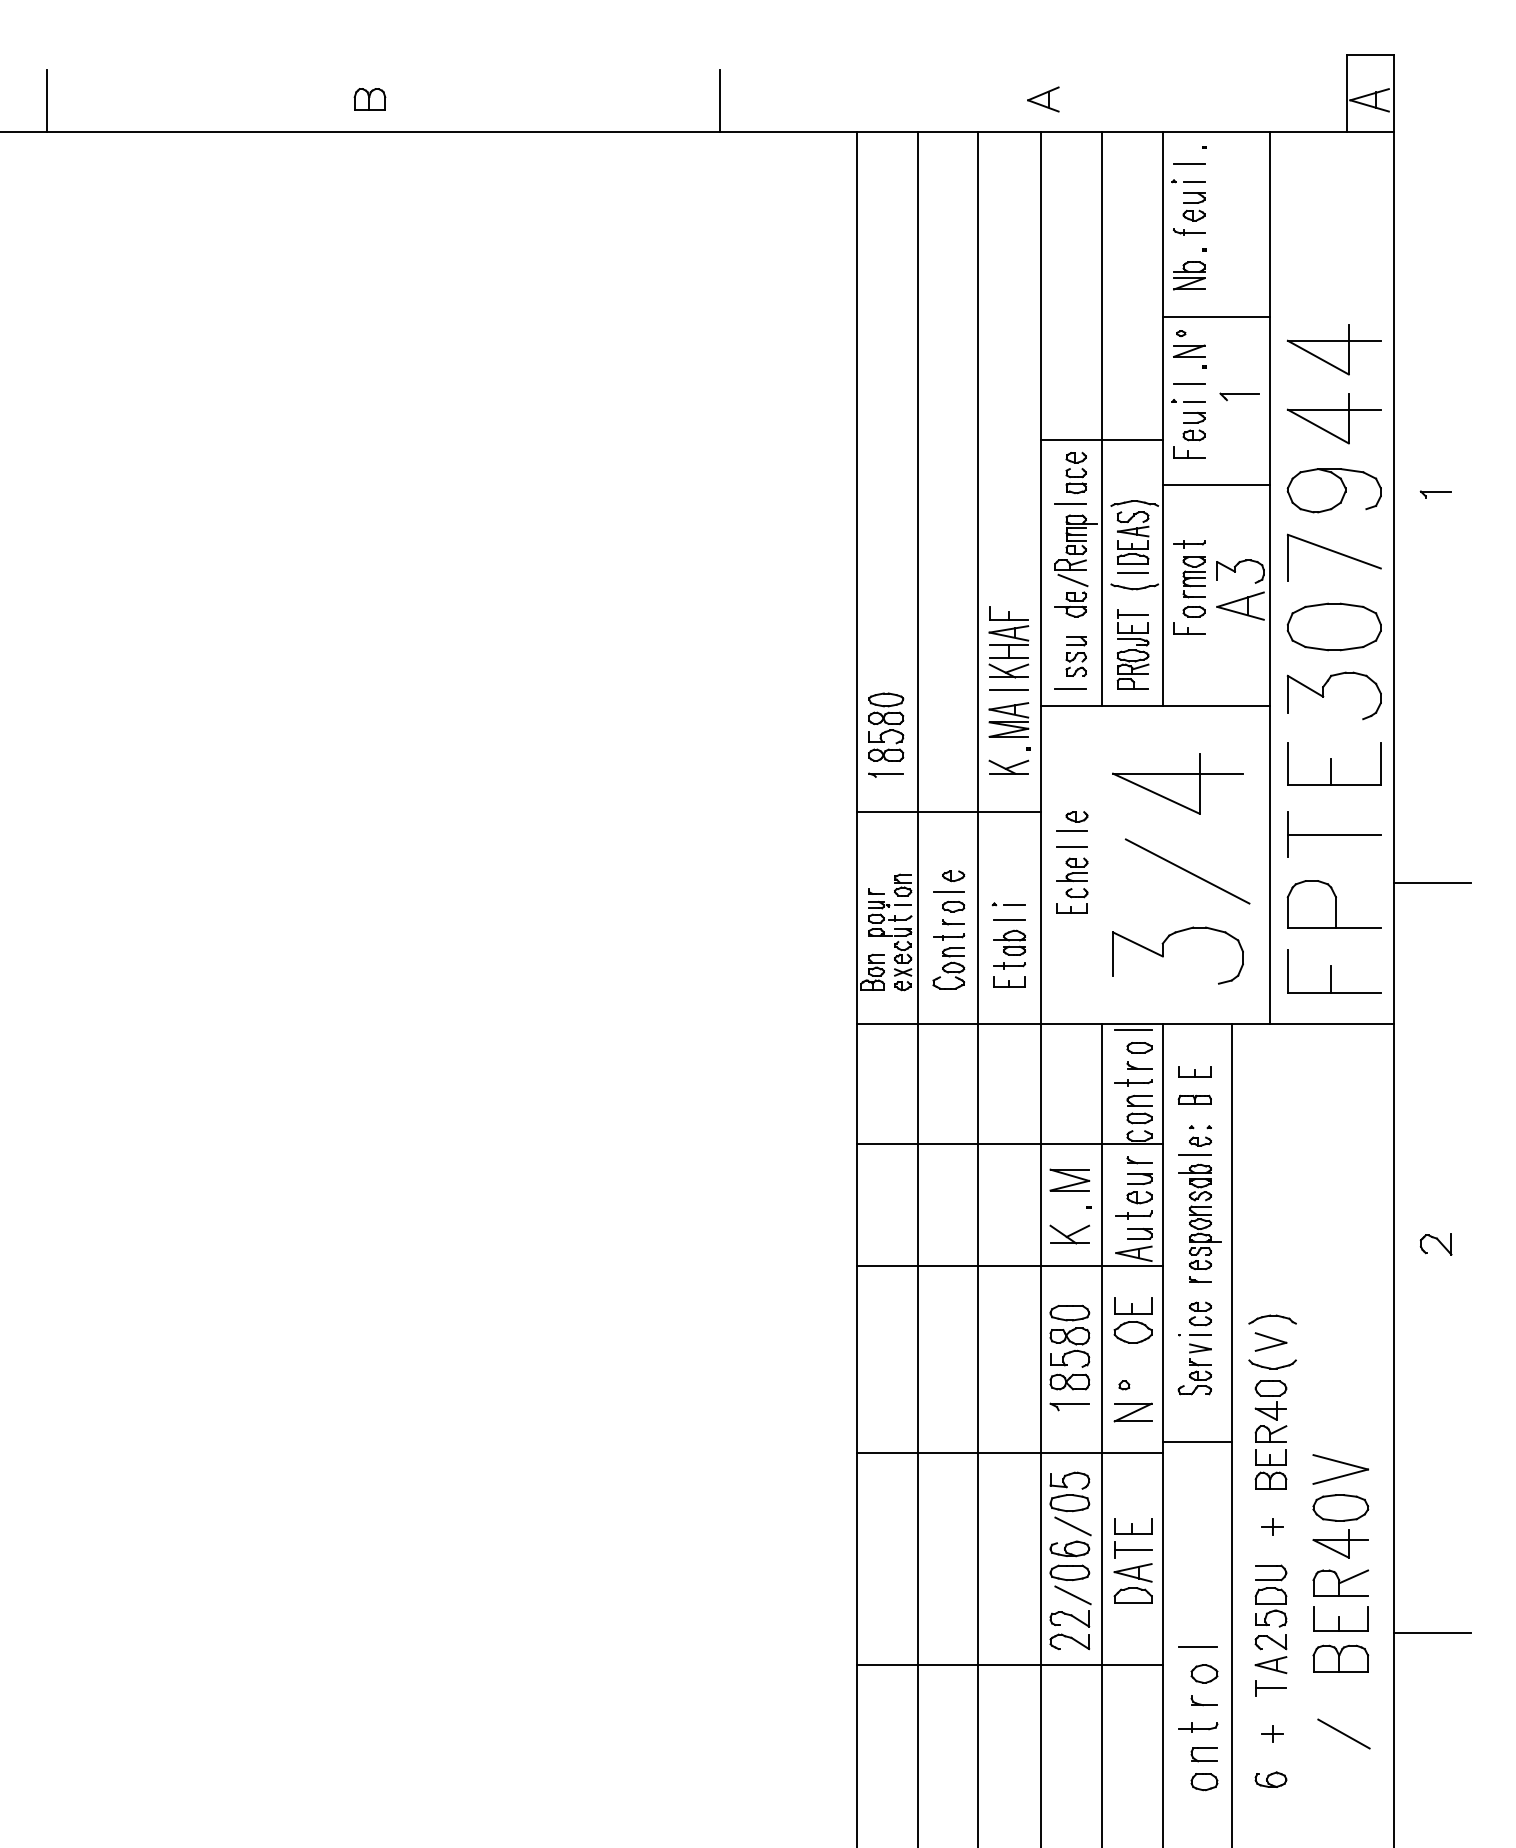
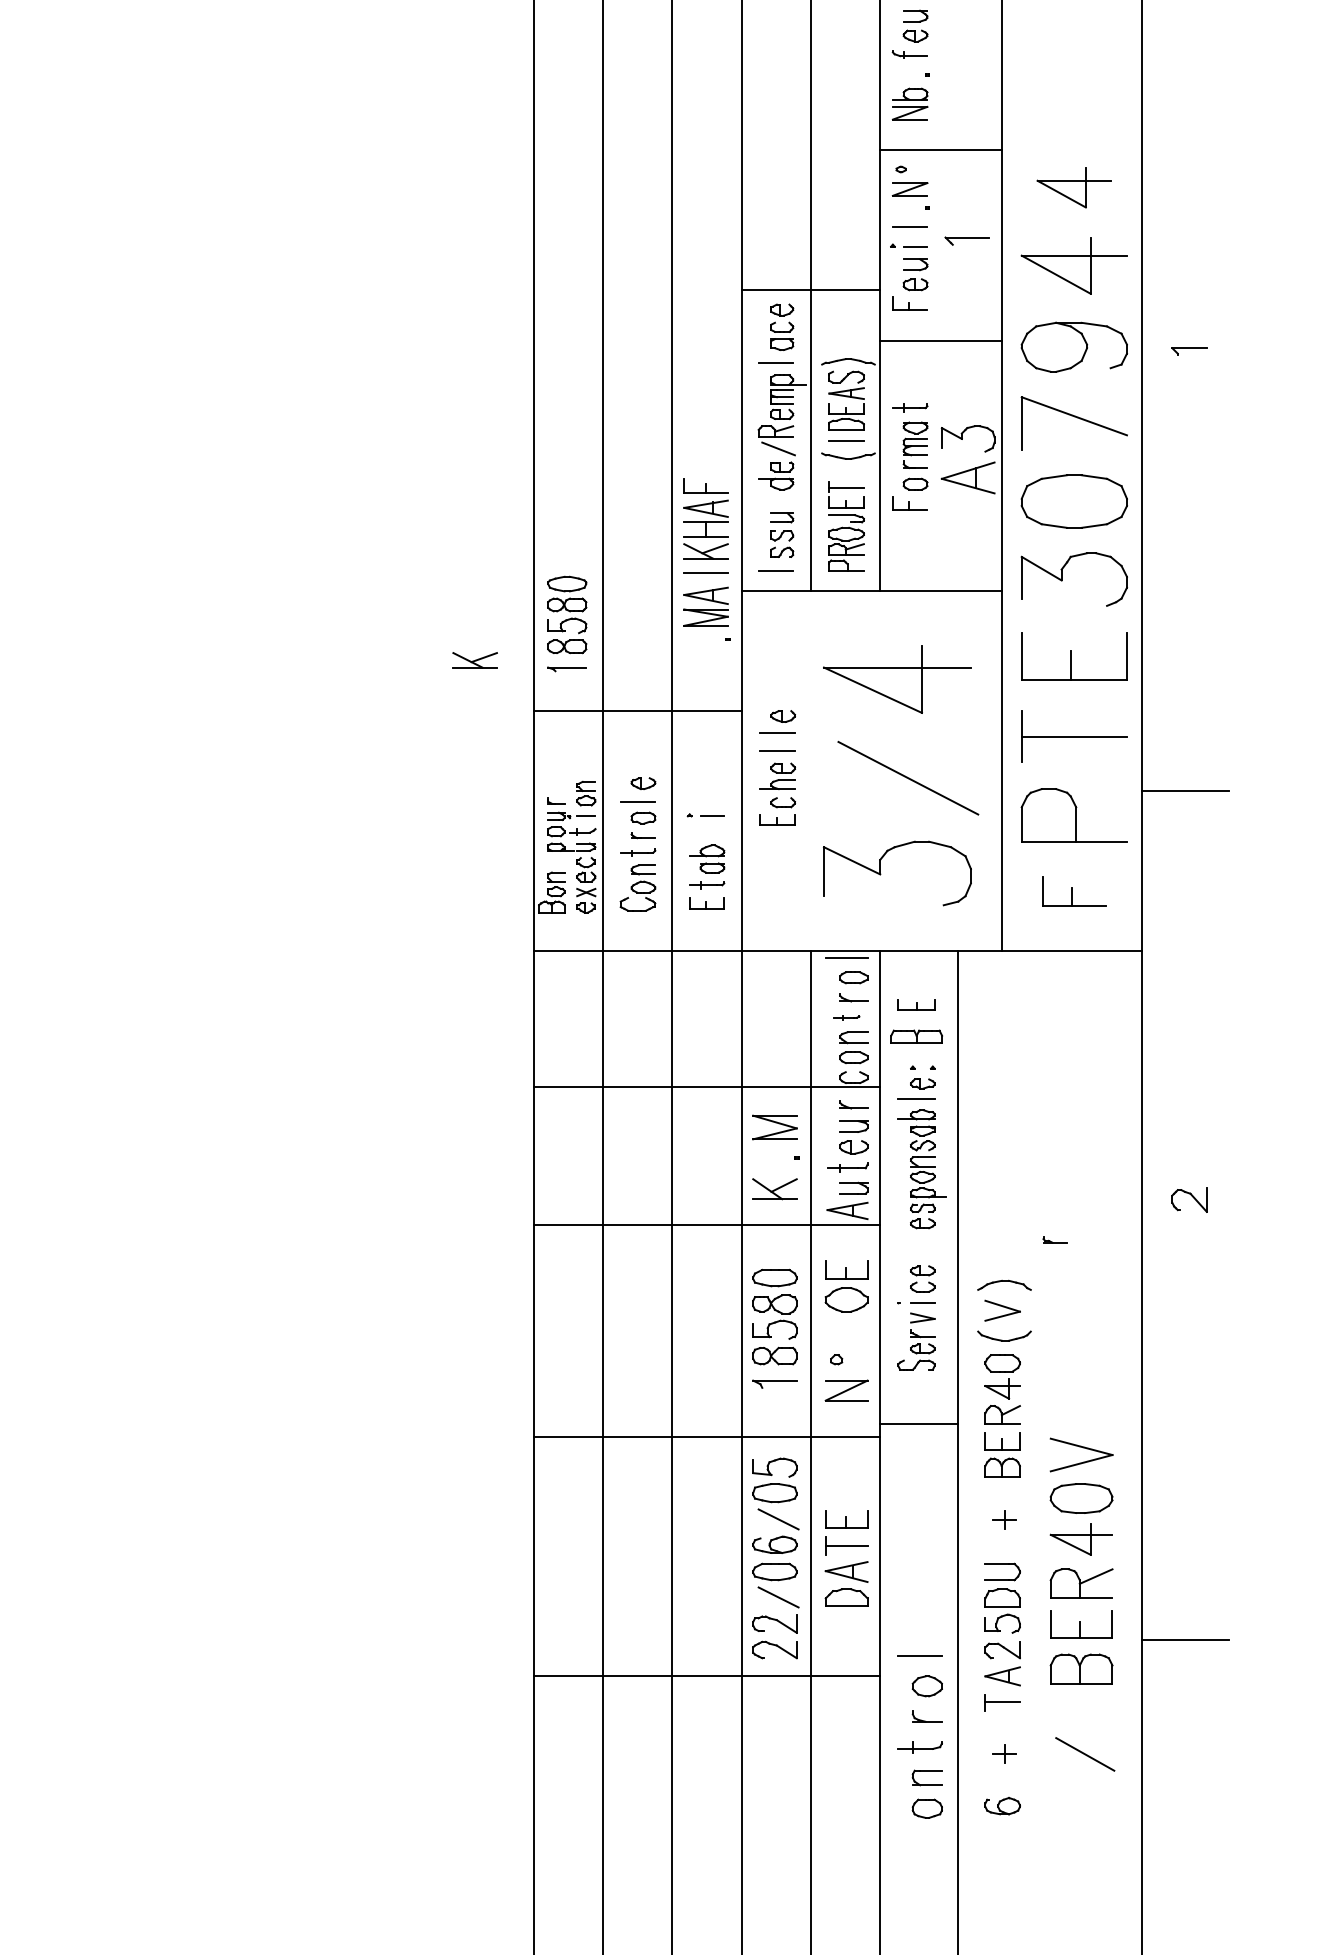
part: (1334, 349) -> (1074, 187), size x0.7
part: (1008, 766) -> (474, 659), moved
line: (1009, 919) -> (706, 832), removed
part: (1334, 971) -> (1074, 891), size x0.6
part: (1133, 1082) -> (847, 1017), size x0.6
part: (1194, 1099) -> (916, 1036), size x1.4
part: (1200, 1279) -> (1055, 1239), moved

